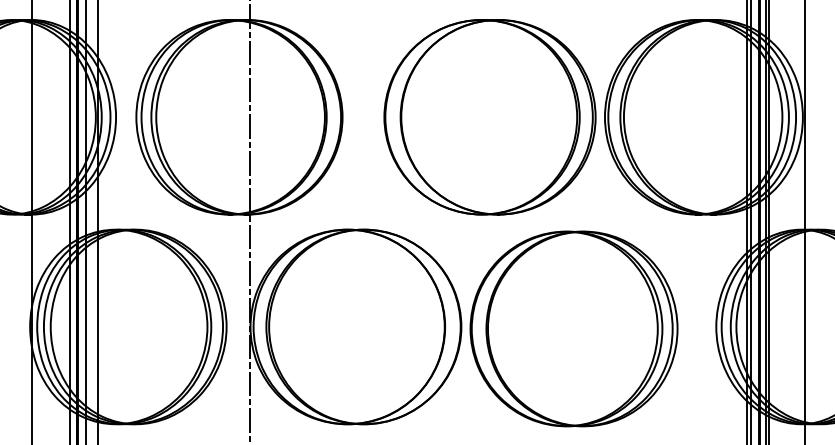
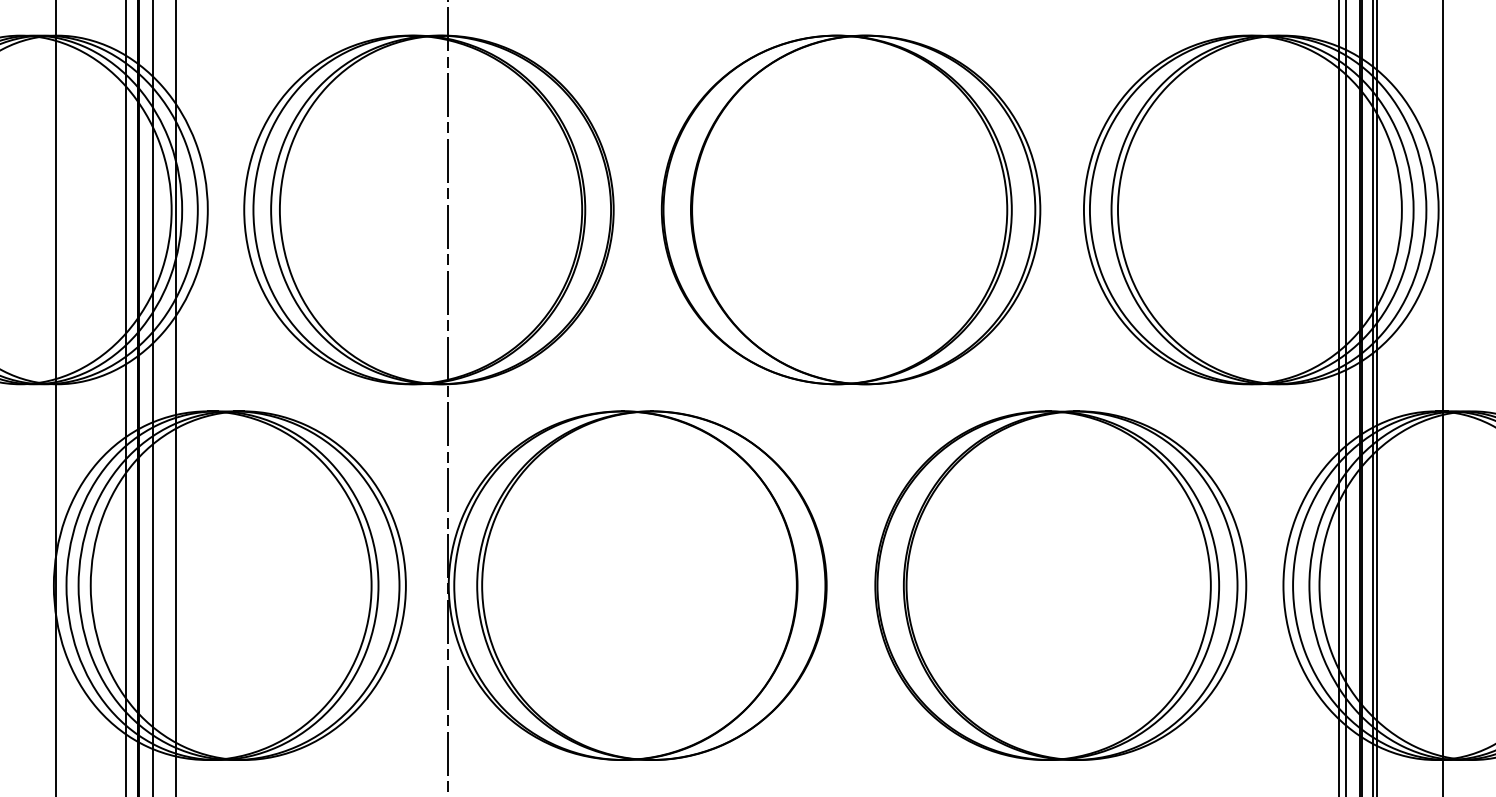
part: (489, 117) -> (850, 210), moved
part: (573, 328) -> (1059, 584), moved

